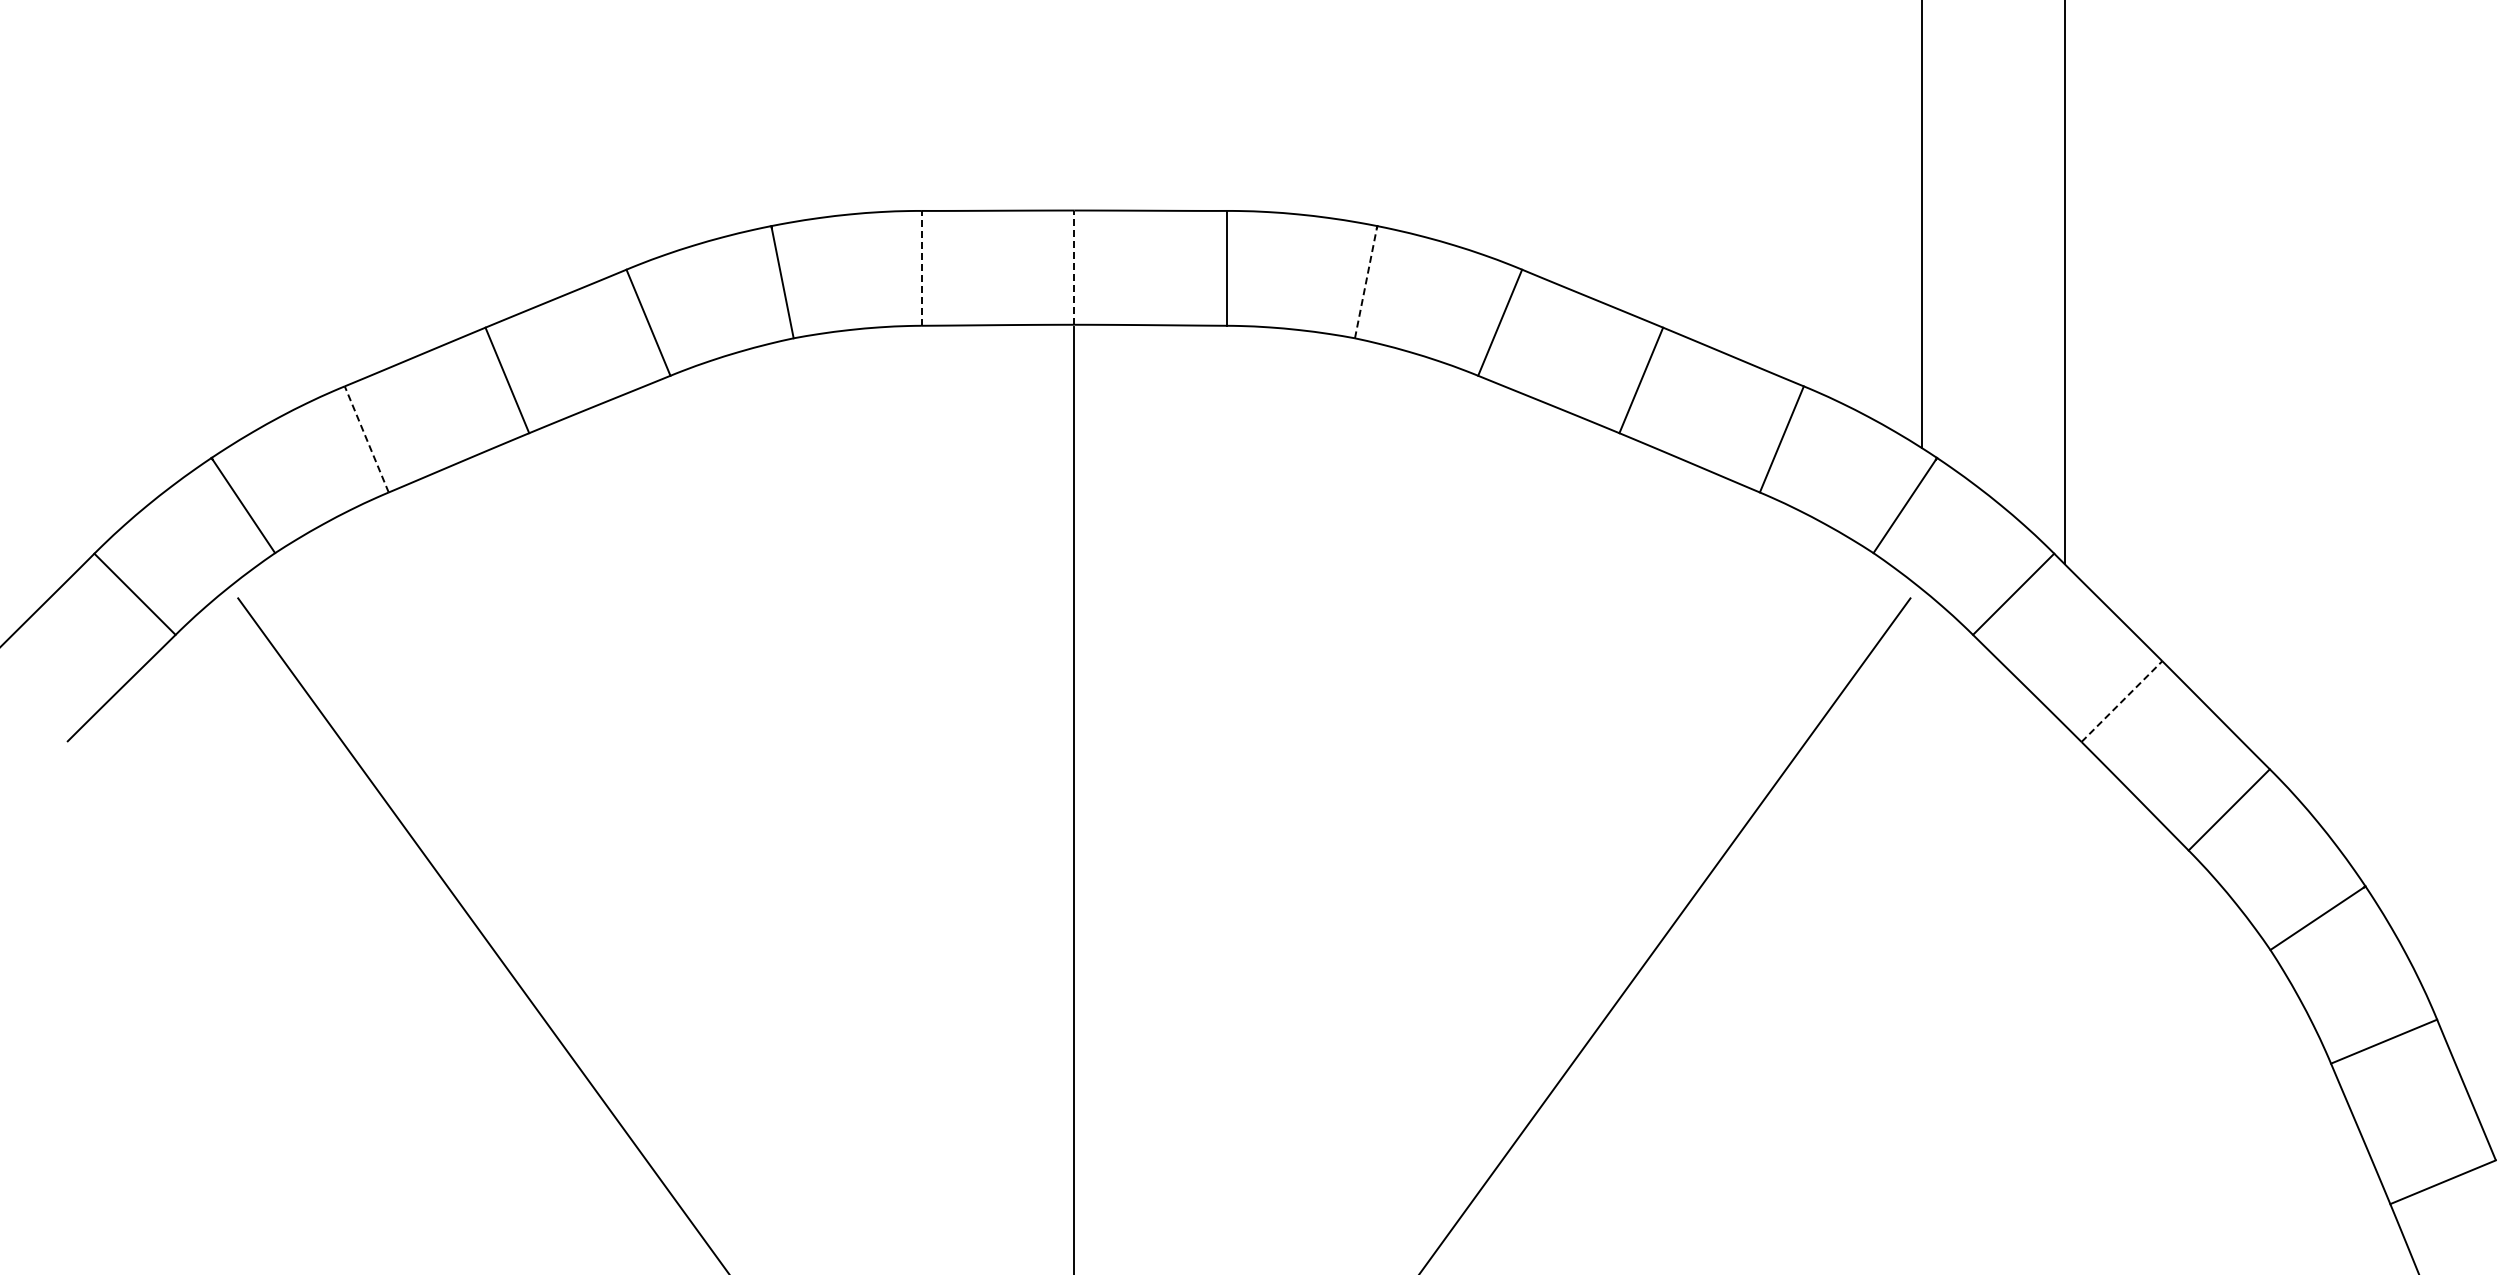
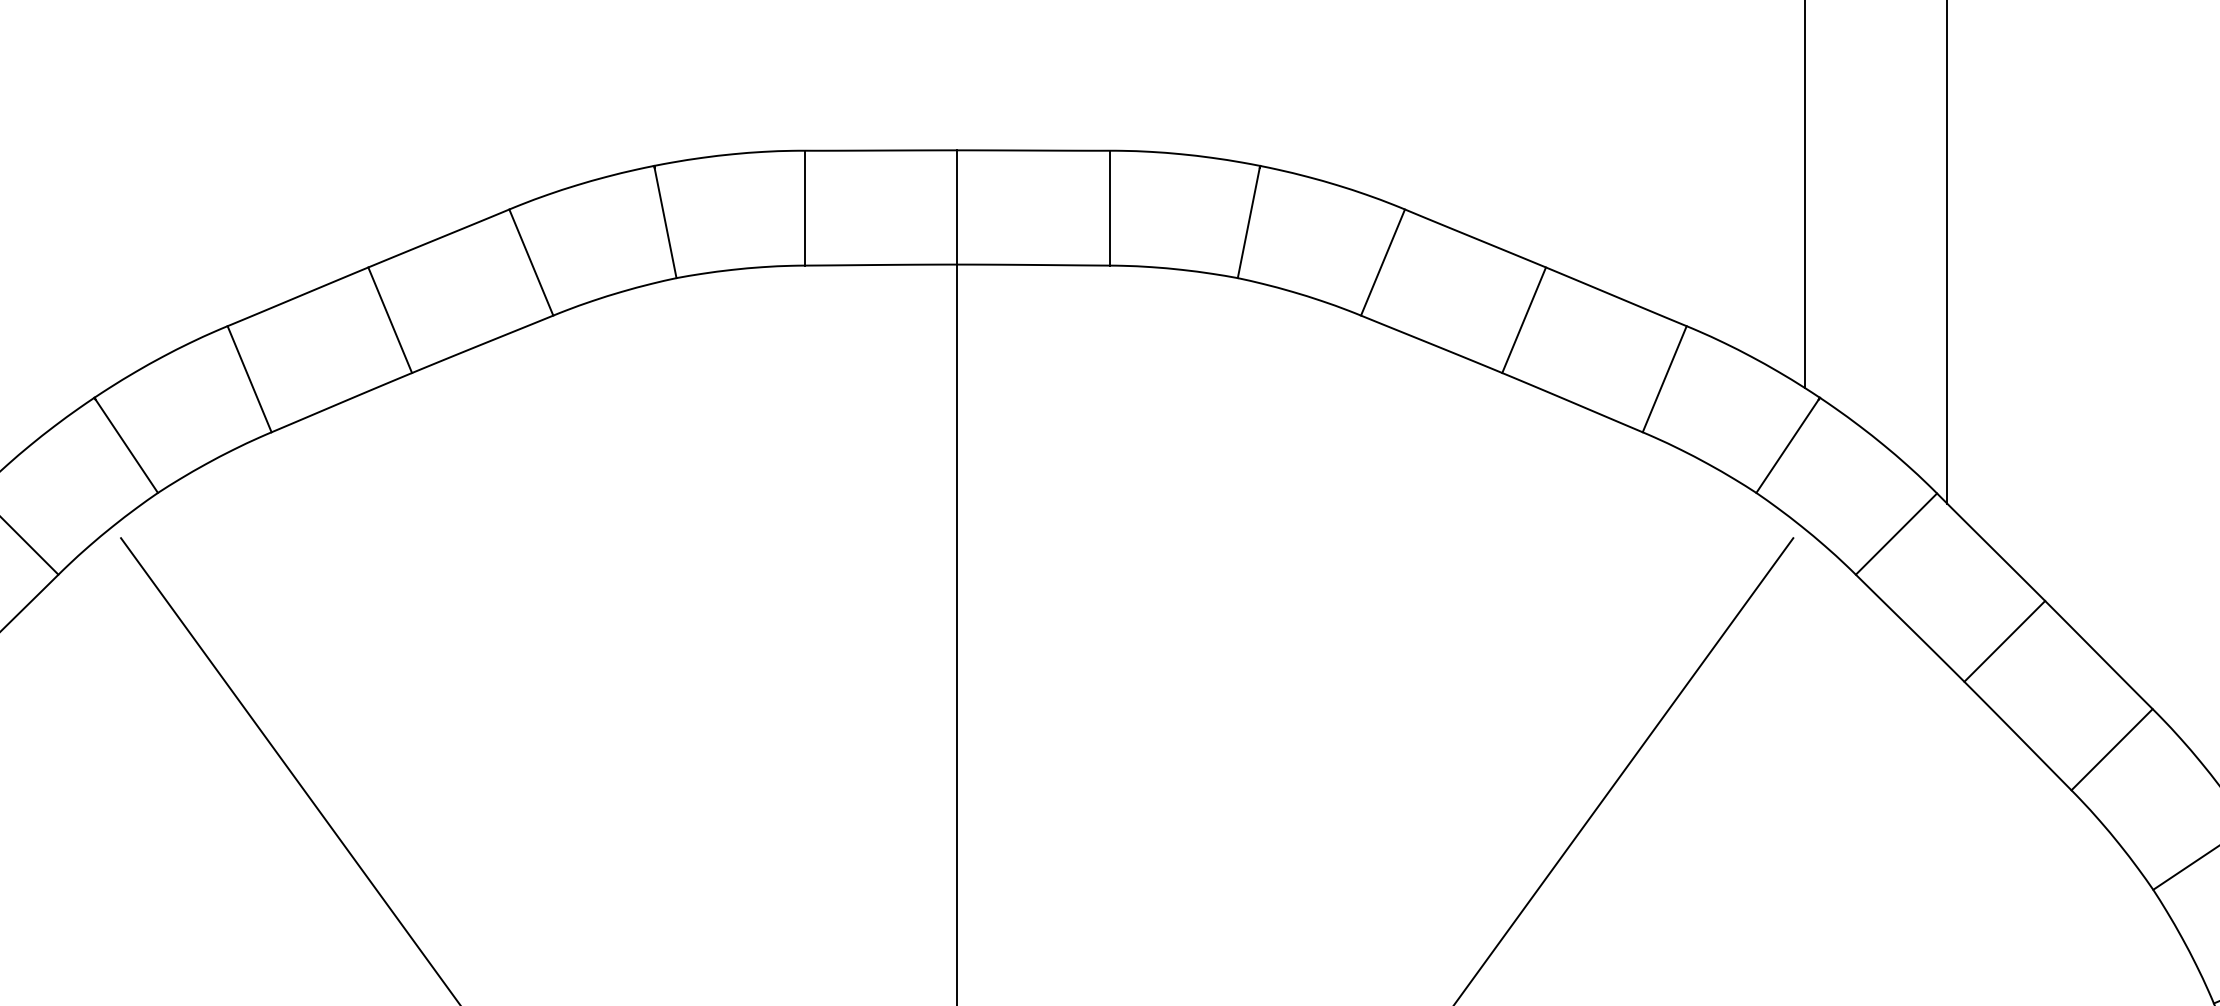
line: (921, 267) -> (804, 207), dashed -> solid
line: (1074, 267) -> (957, 207), dashed -> solid
line: (1366, 282) -> (1249, 222), dashed -> solid
line: (366, 438) -> (249, 378), dashed -> solid
line: (2122, 701) -> (2005, 641), dashed -> solid

